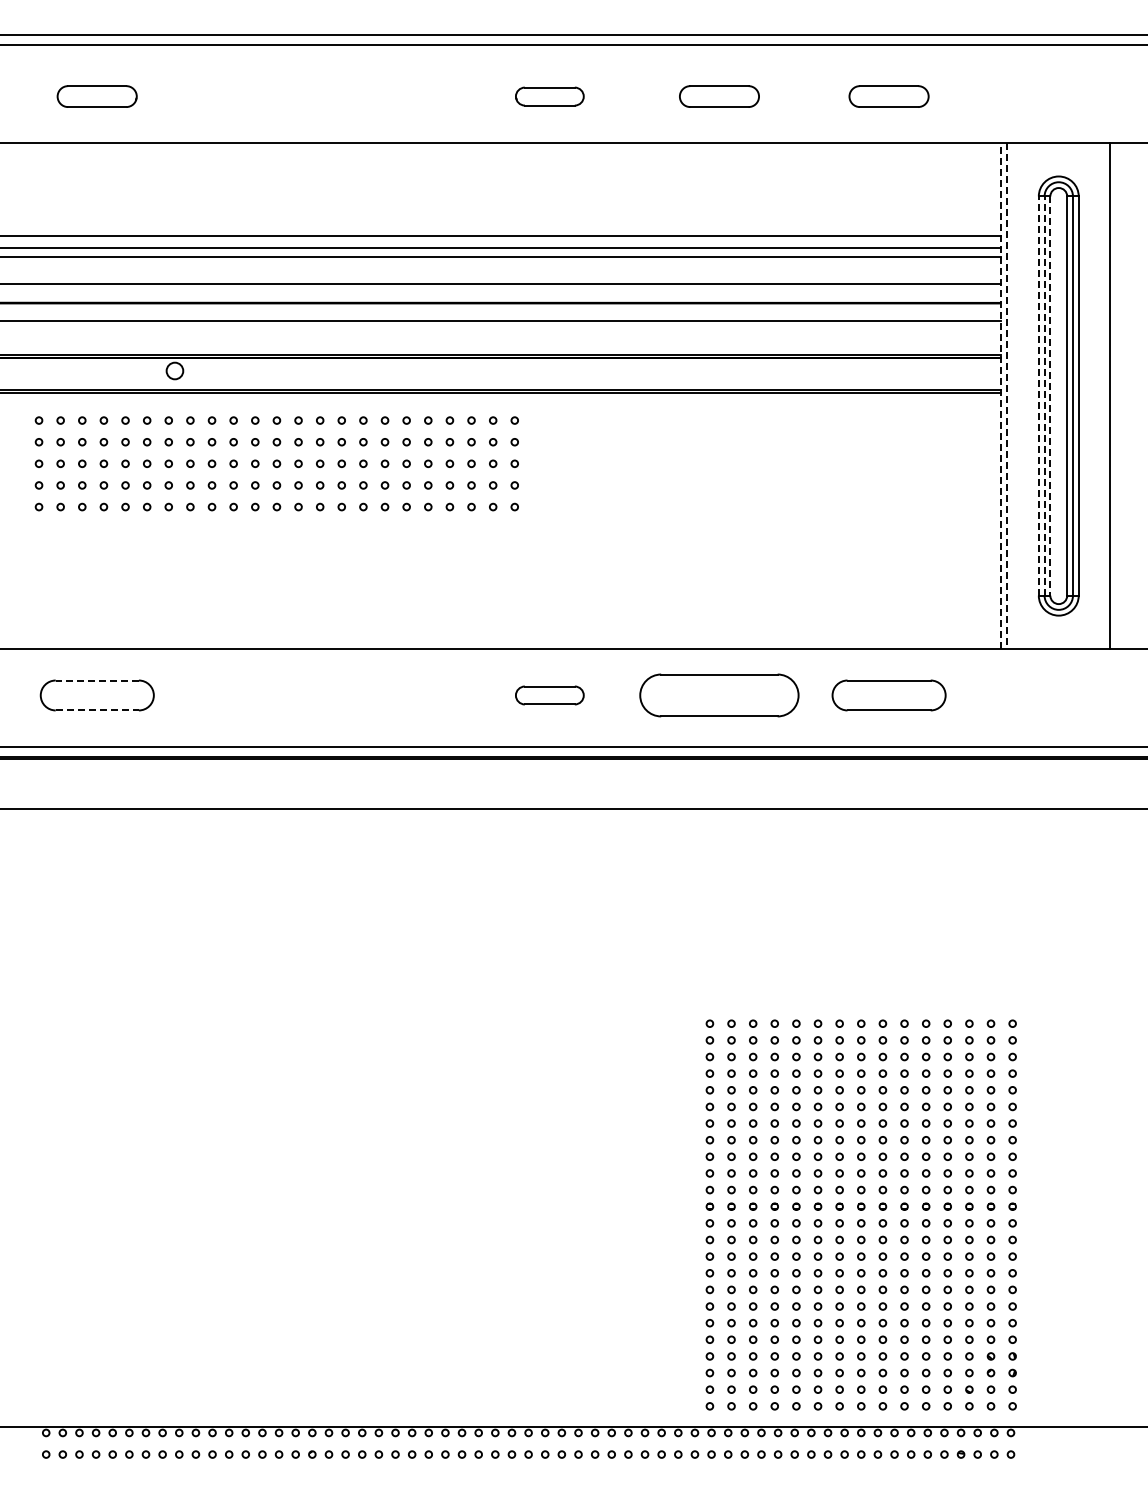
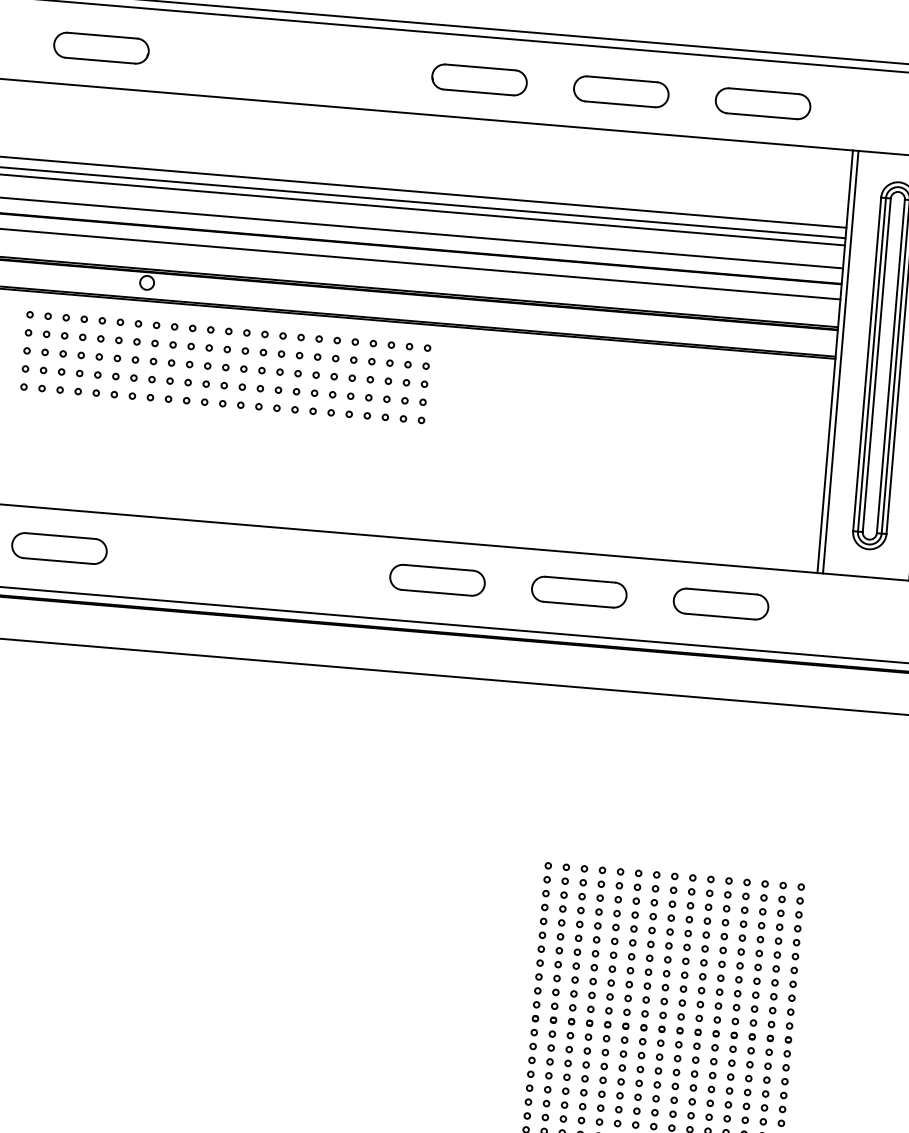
part: (96, 96) -> (100, 48), size x1.43
part: (549, 96) -> (479, 79), size x1.67
part: (719, 96) -> (621, 91), size x1.43
part: (888, 96) -> (762, 103), size x1.43
line: (1000, 396) -> (835, 362), dashed -> solid
line: (1007, 396) -> (840, 362), dashed -> solid
line: (1038, 396) -> (866, 364), dashed -> solid
line: (1044, 396) -> (871, 365), dashed -> solid
line: (1050, 396) -> (876, 365), dashed -> solid
line: (97, 680) -> (60, 536), dashed -> solid
part: (549, 695) -> (437, 580), size x1.67
part: (719, 695) -> (579, 592), size x0.71
line: (97, 710) -> (58, 561), dashed -> solid

